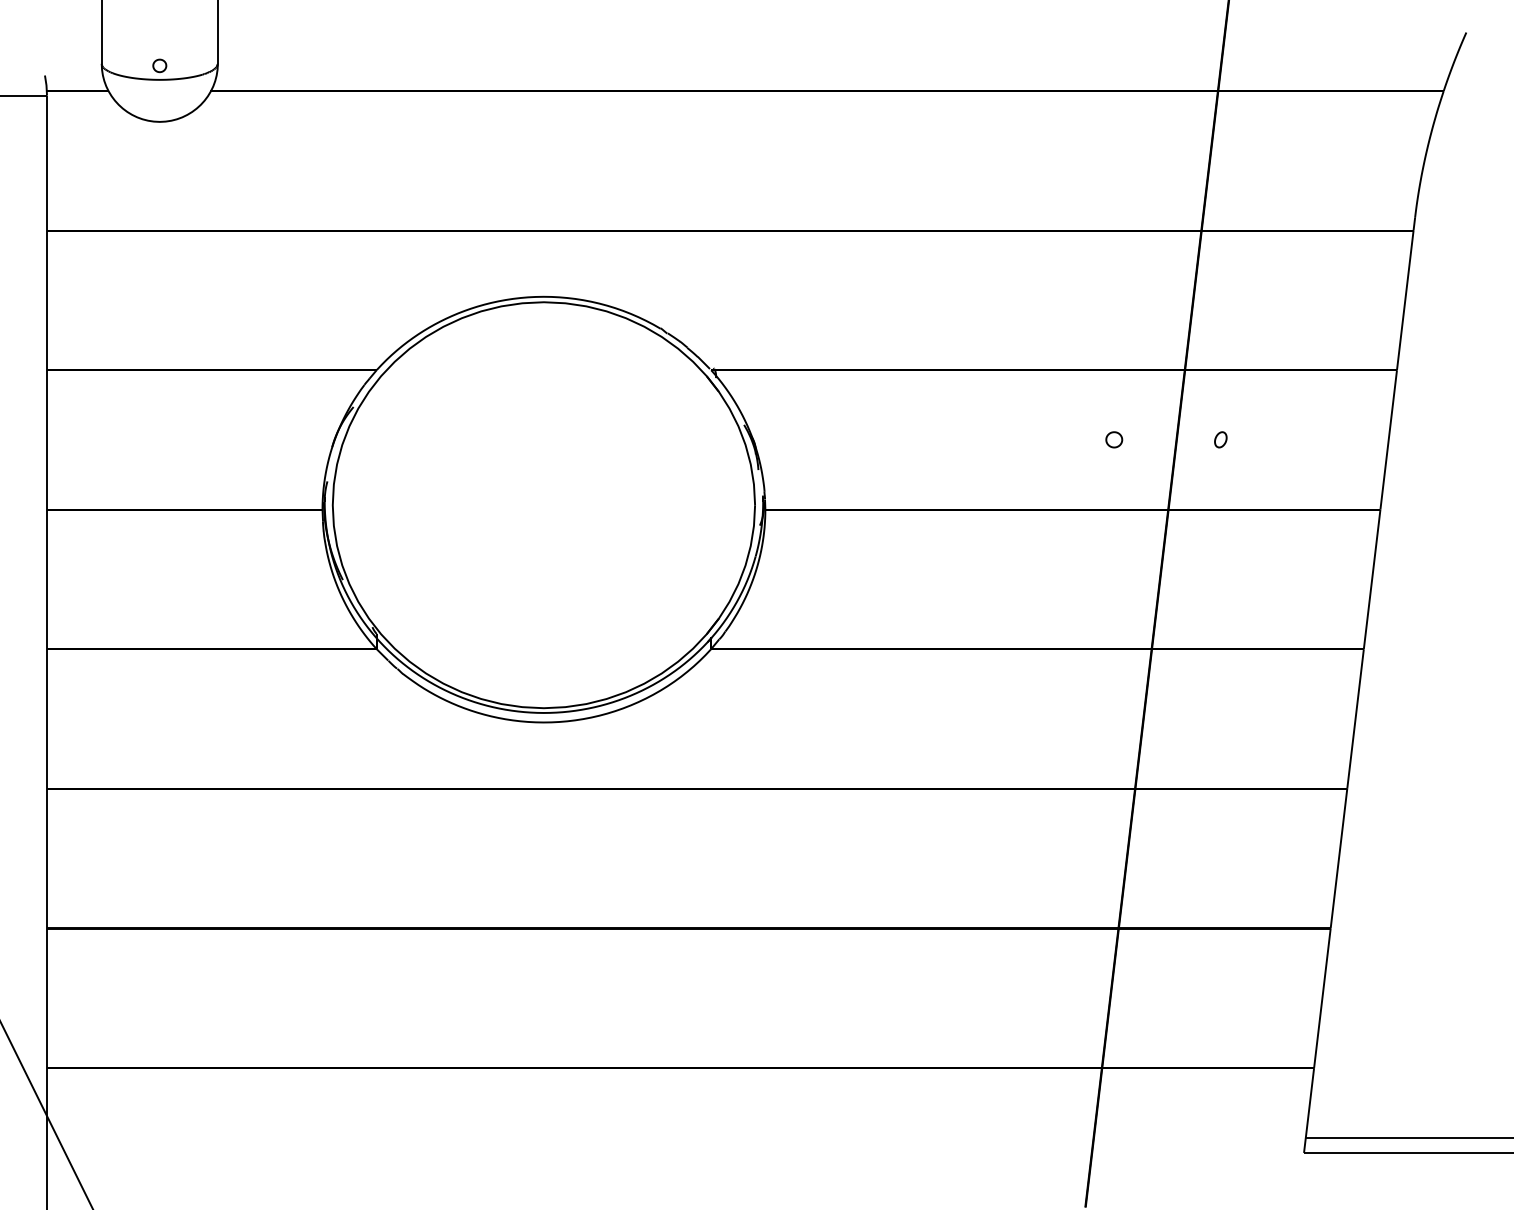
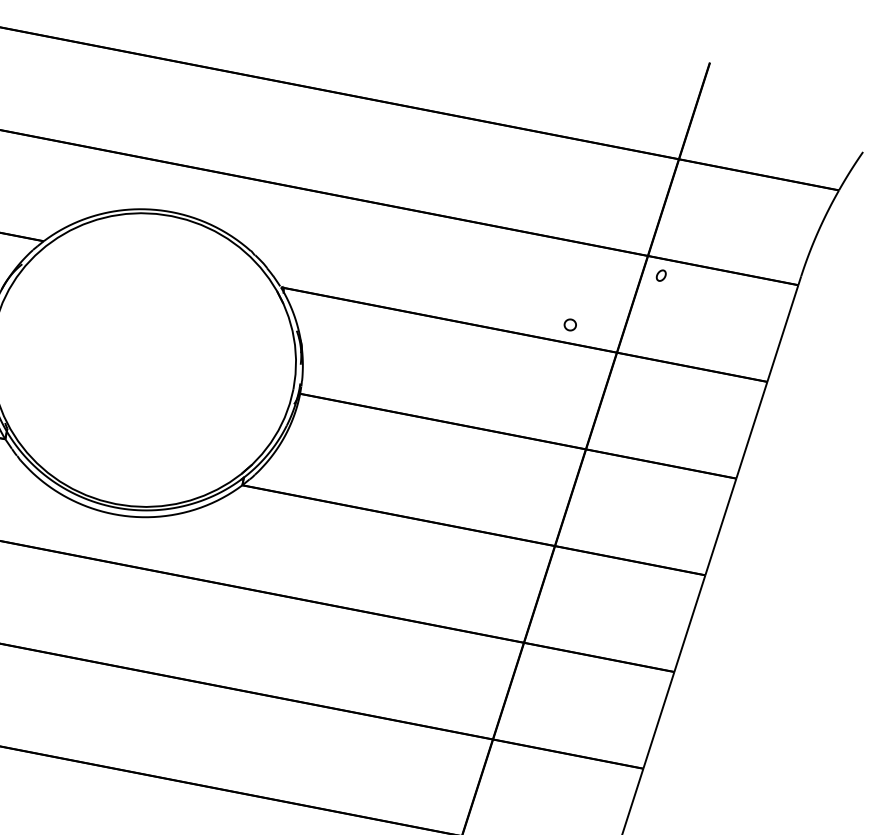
part: (1114, 439) -> (570, 324), moved
part: (1220, 439) -> (661, 275), moved

